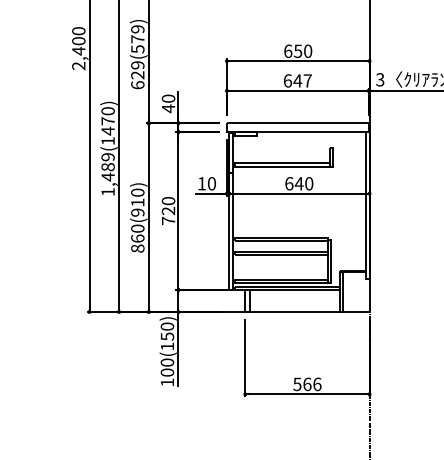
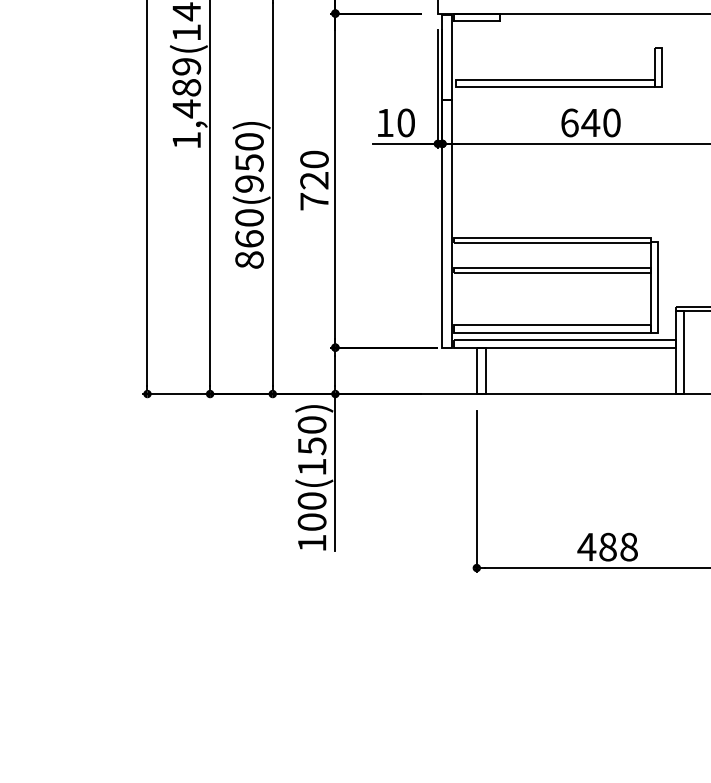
text: (137, 202) -> (248, 162), 860(910) -> 860(950)
text: (306, 384) -> (606, 547), 566 -> 488

